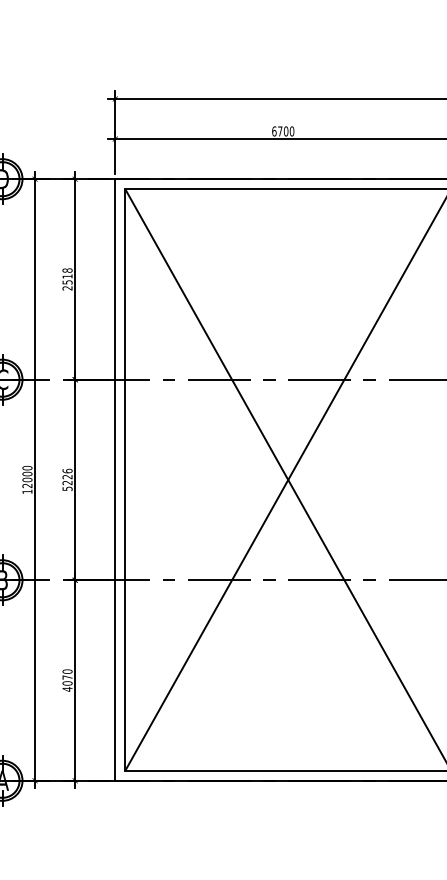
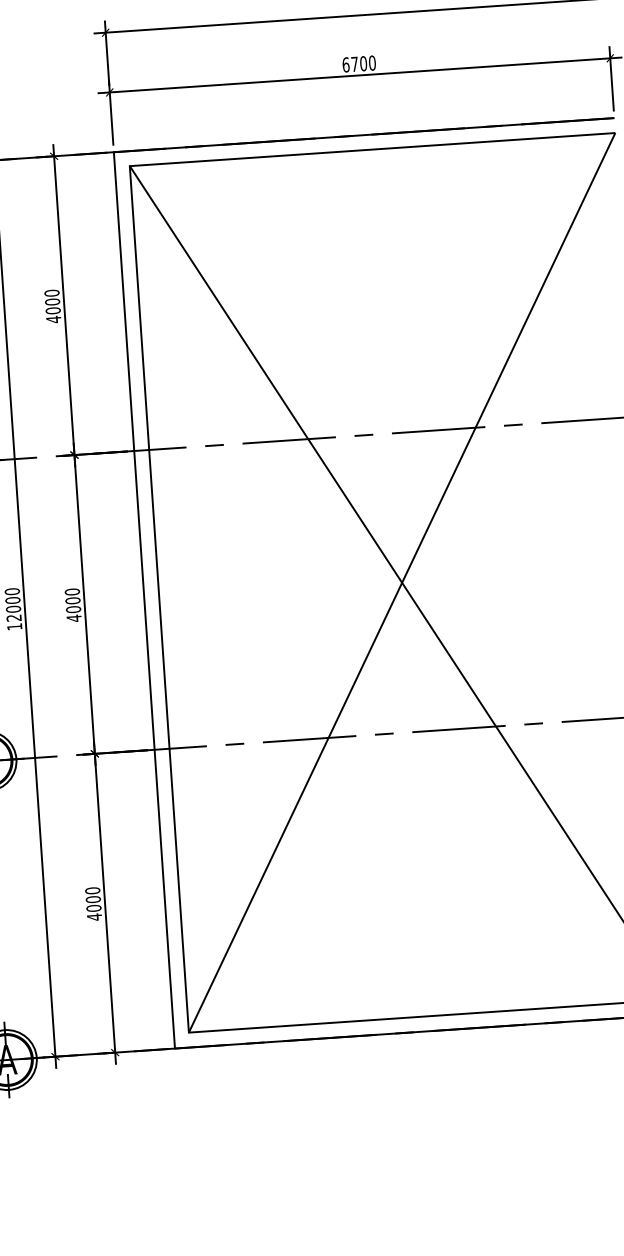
text: (67, 279) -> (52, 306), 2518 -> 4000
text: (67, 479) -> (73, 604), 5226 -> 4000
text: (67, 677) -> (93, 899), 4070 -> 4000

